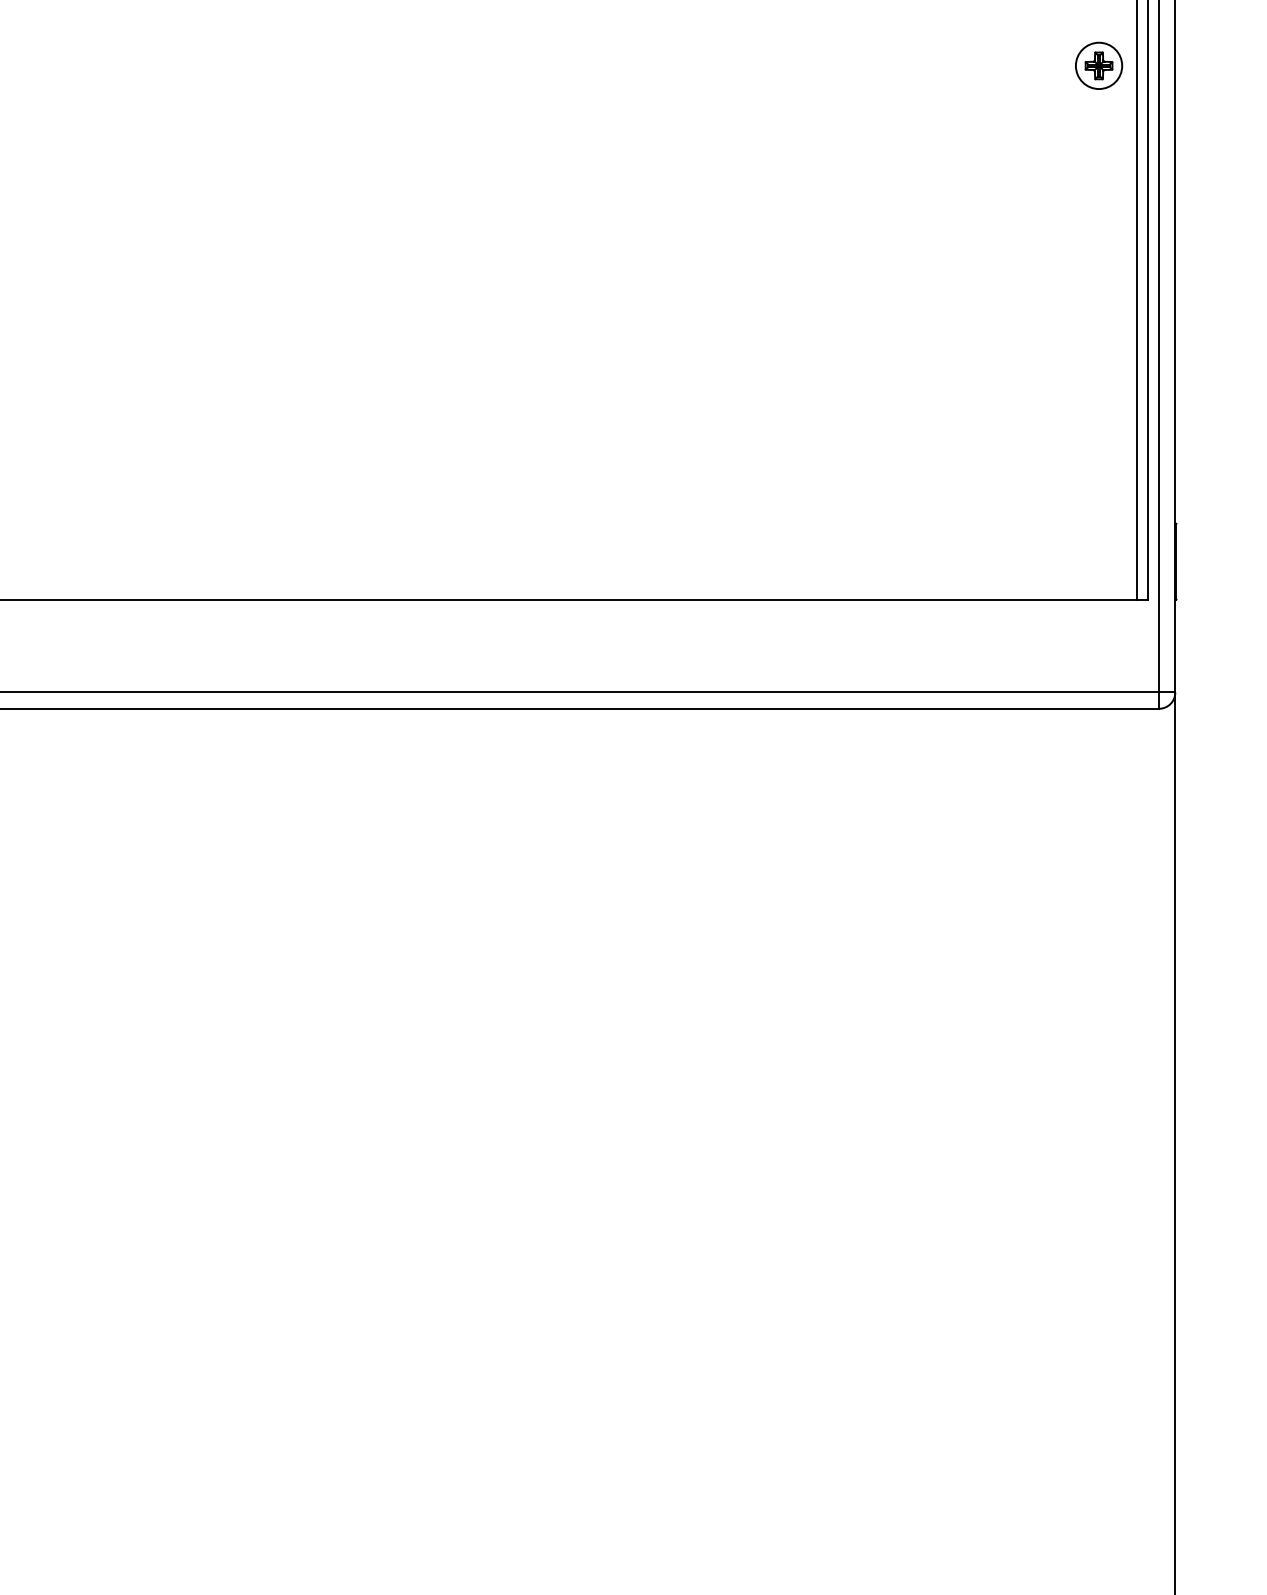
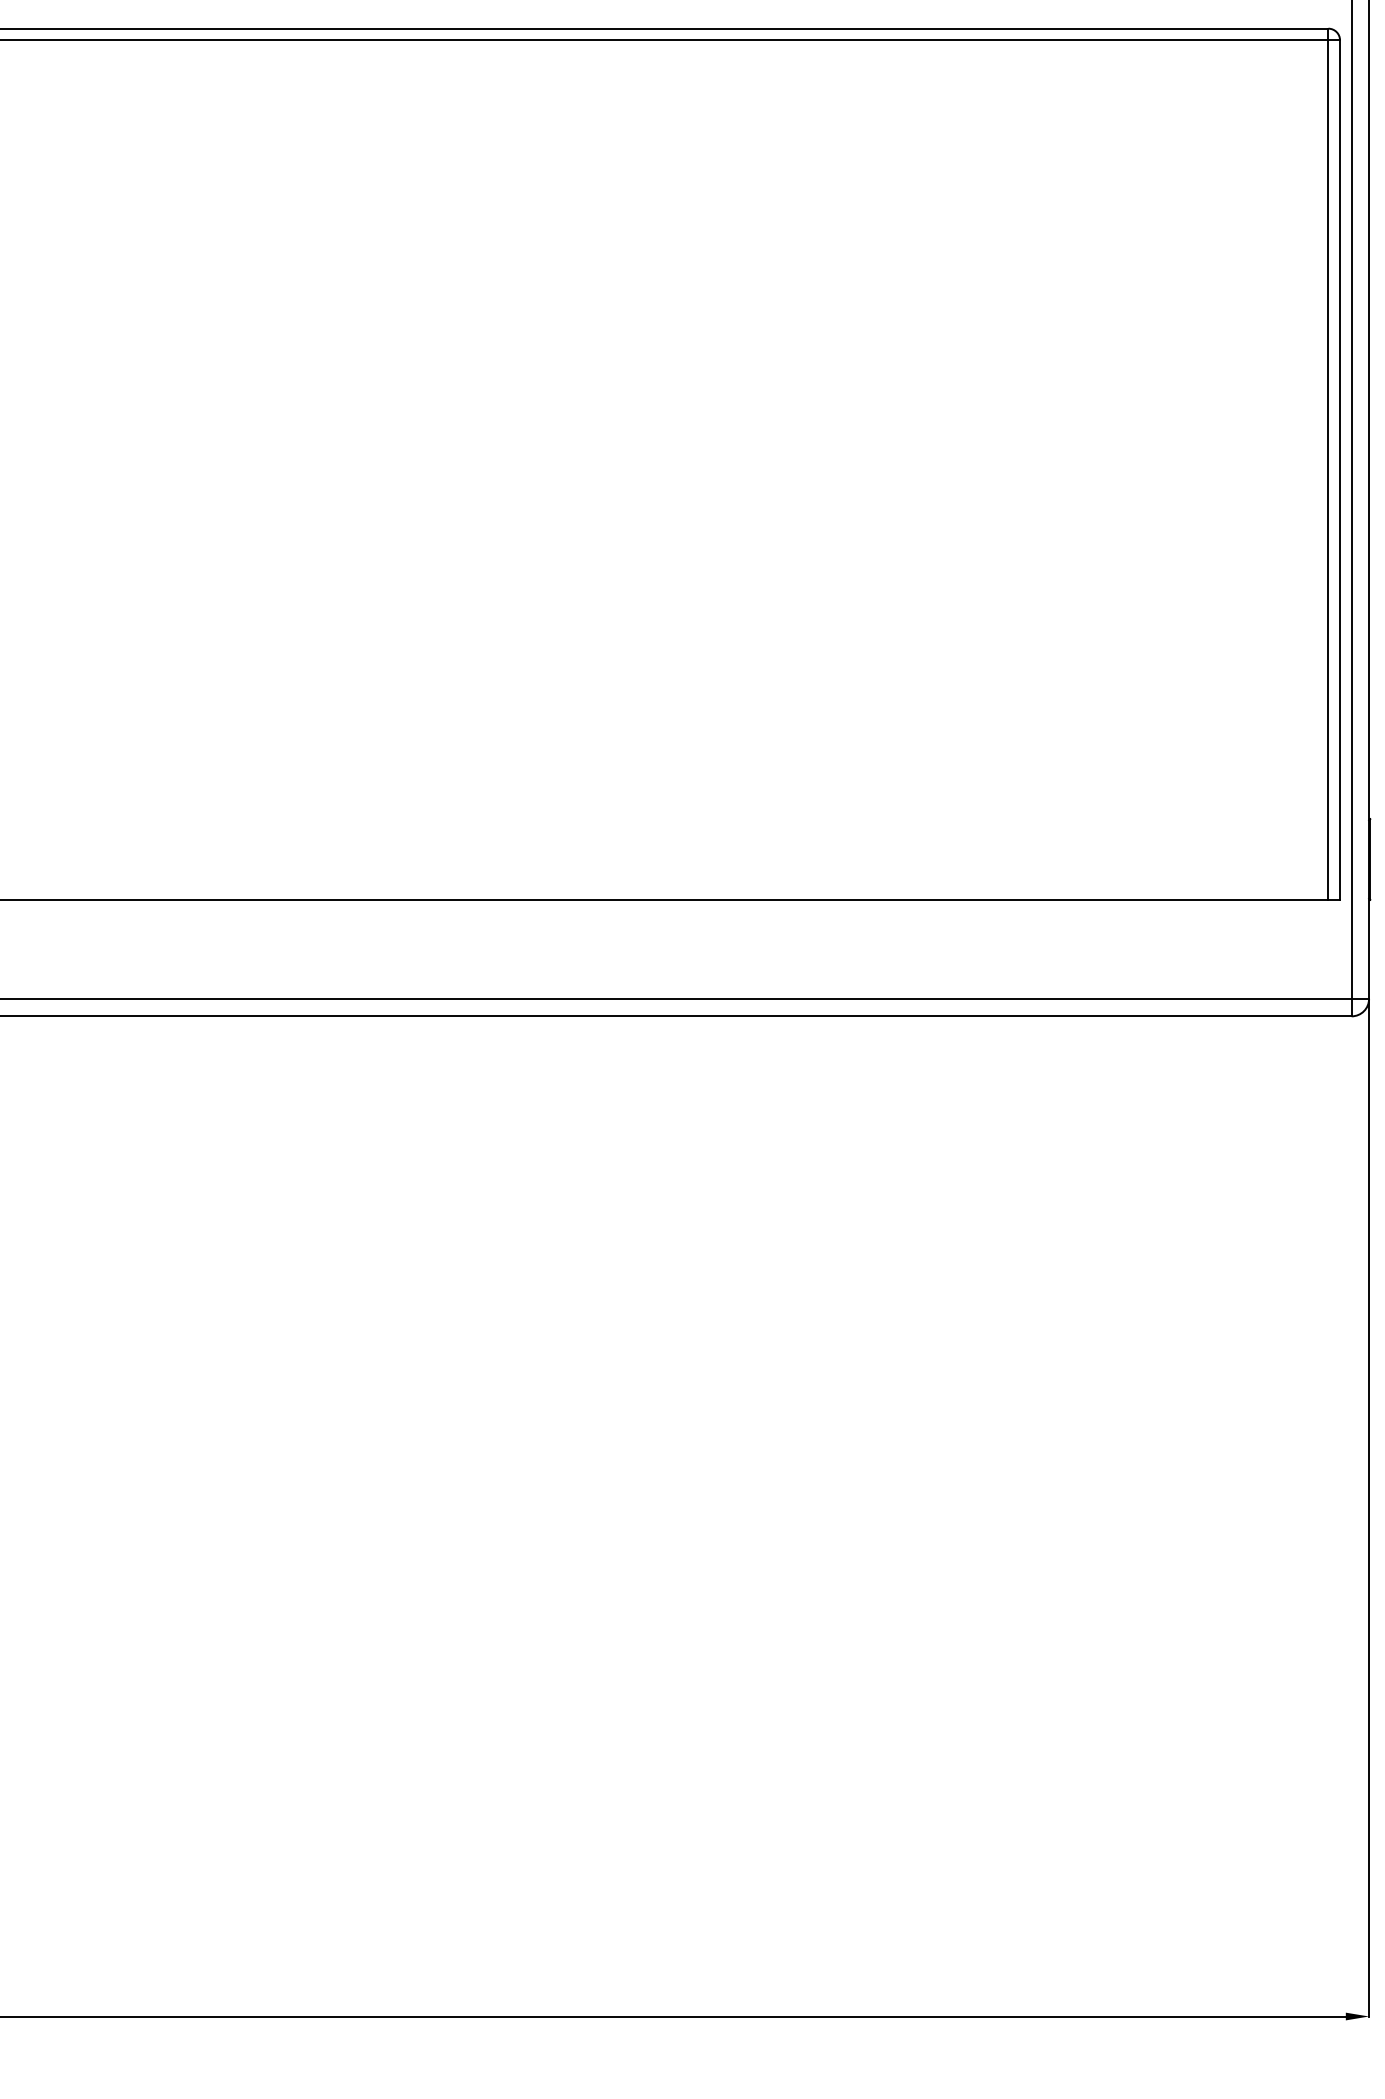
part: (1098, 65) -> (1287, 330), removed

